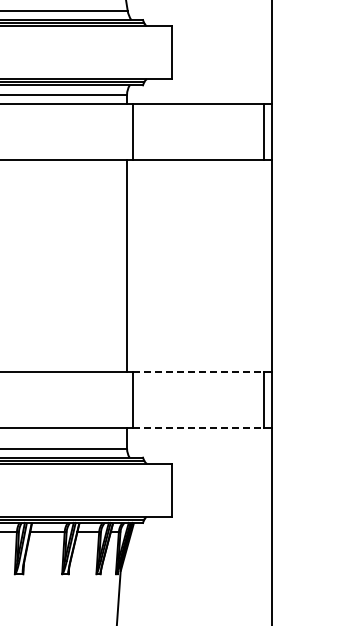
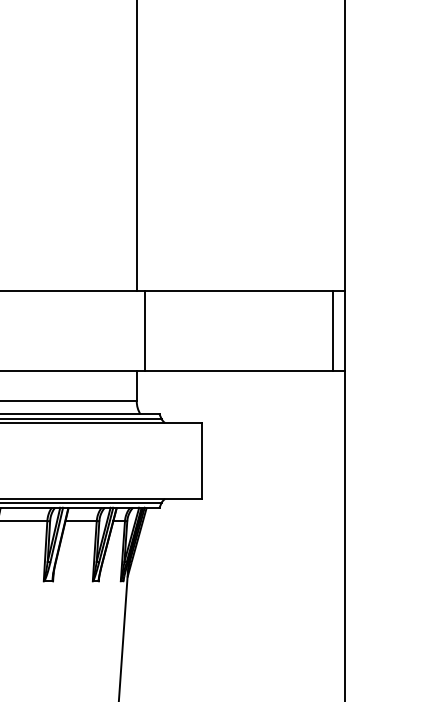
line: (198, 371) -> (239, 290), dashed -> solid
line: (198, 427) -> (239, 370), dashed -> solid

